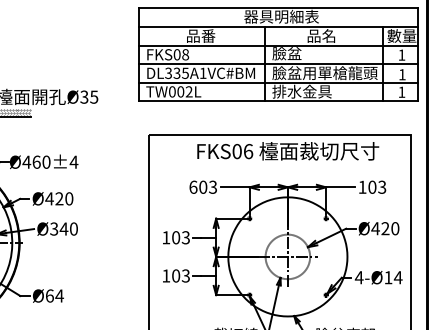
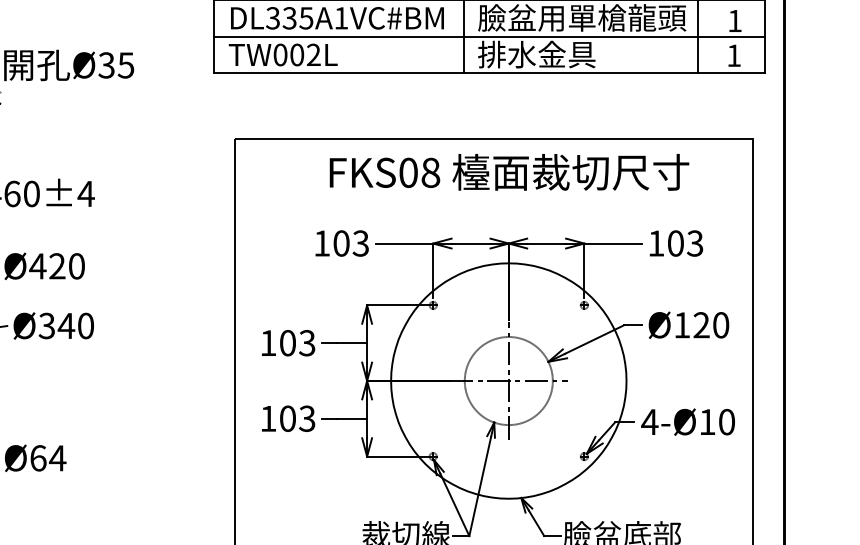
text: (248, 151) -> (430, 172), FKS06 -> FKS08
text: (193, 186) -> (322, 241), 603 -> 103
text: (375, 228) -> (681, 324), 420 -> 120
text: (397, 277) -> (725, 421), 14 -> 10

